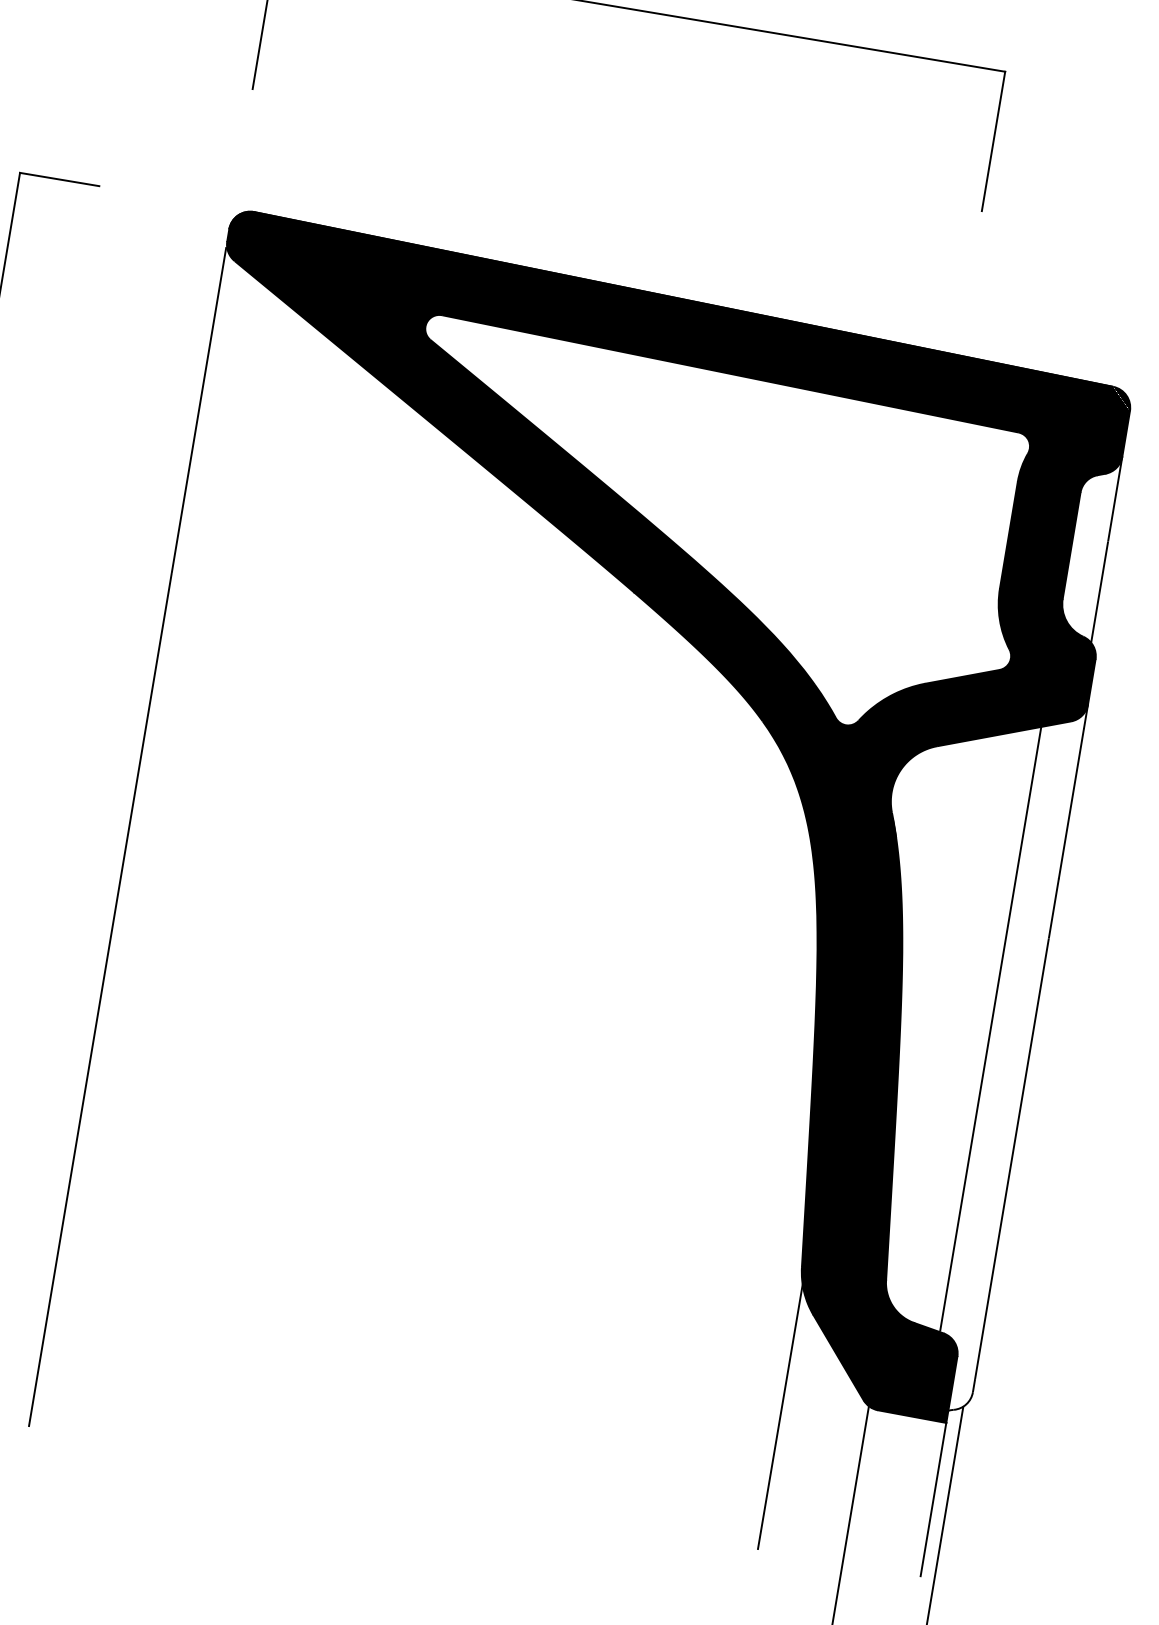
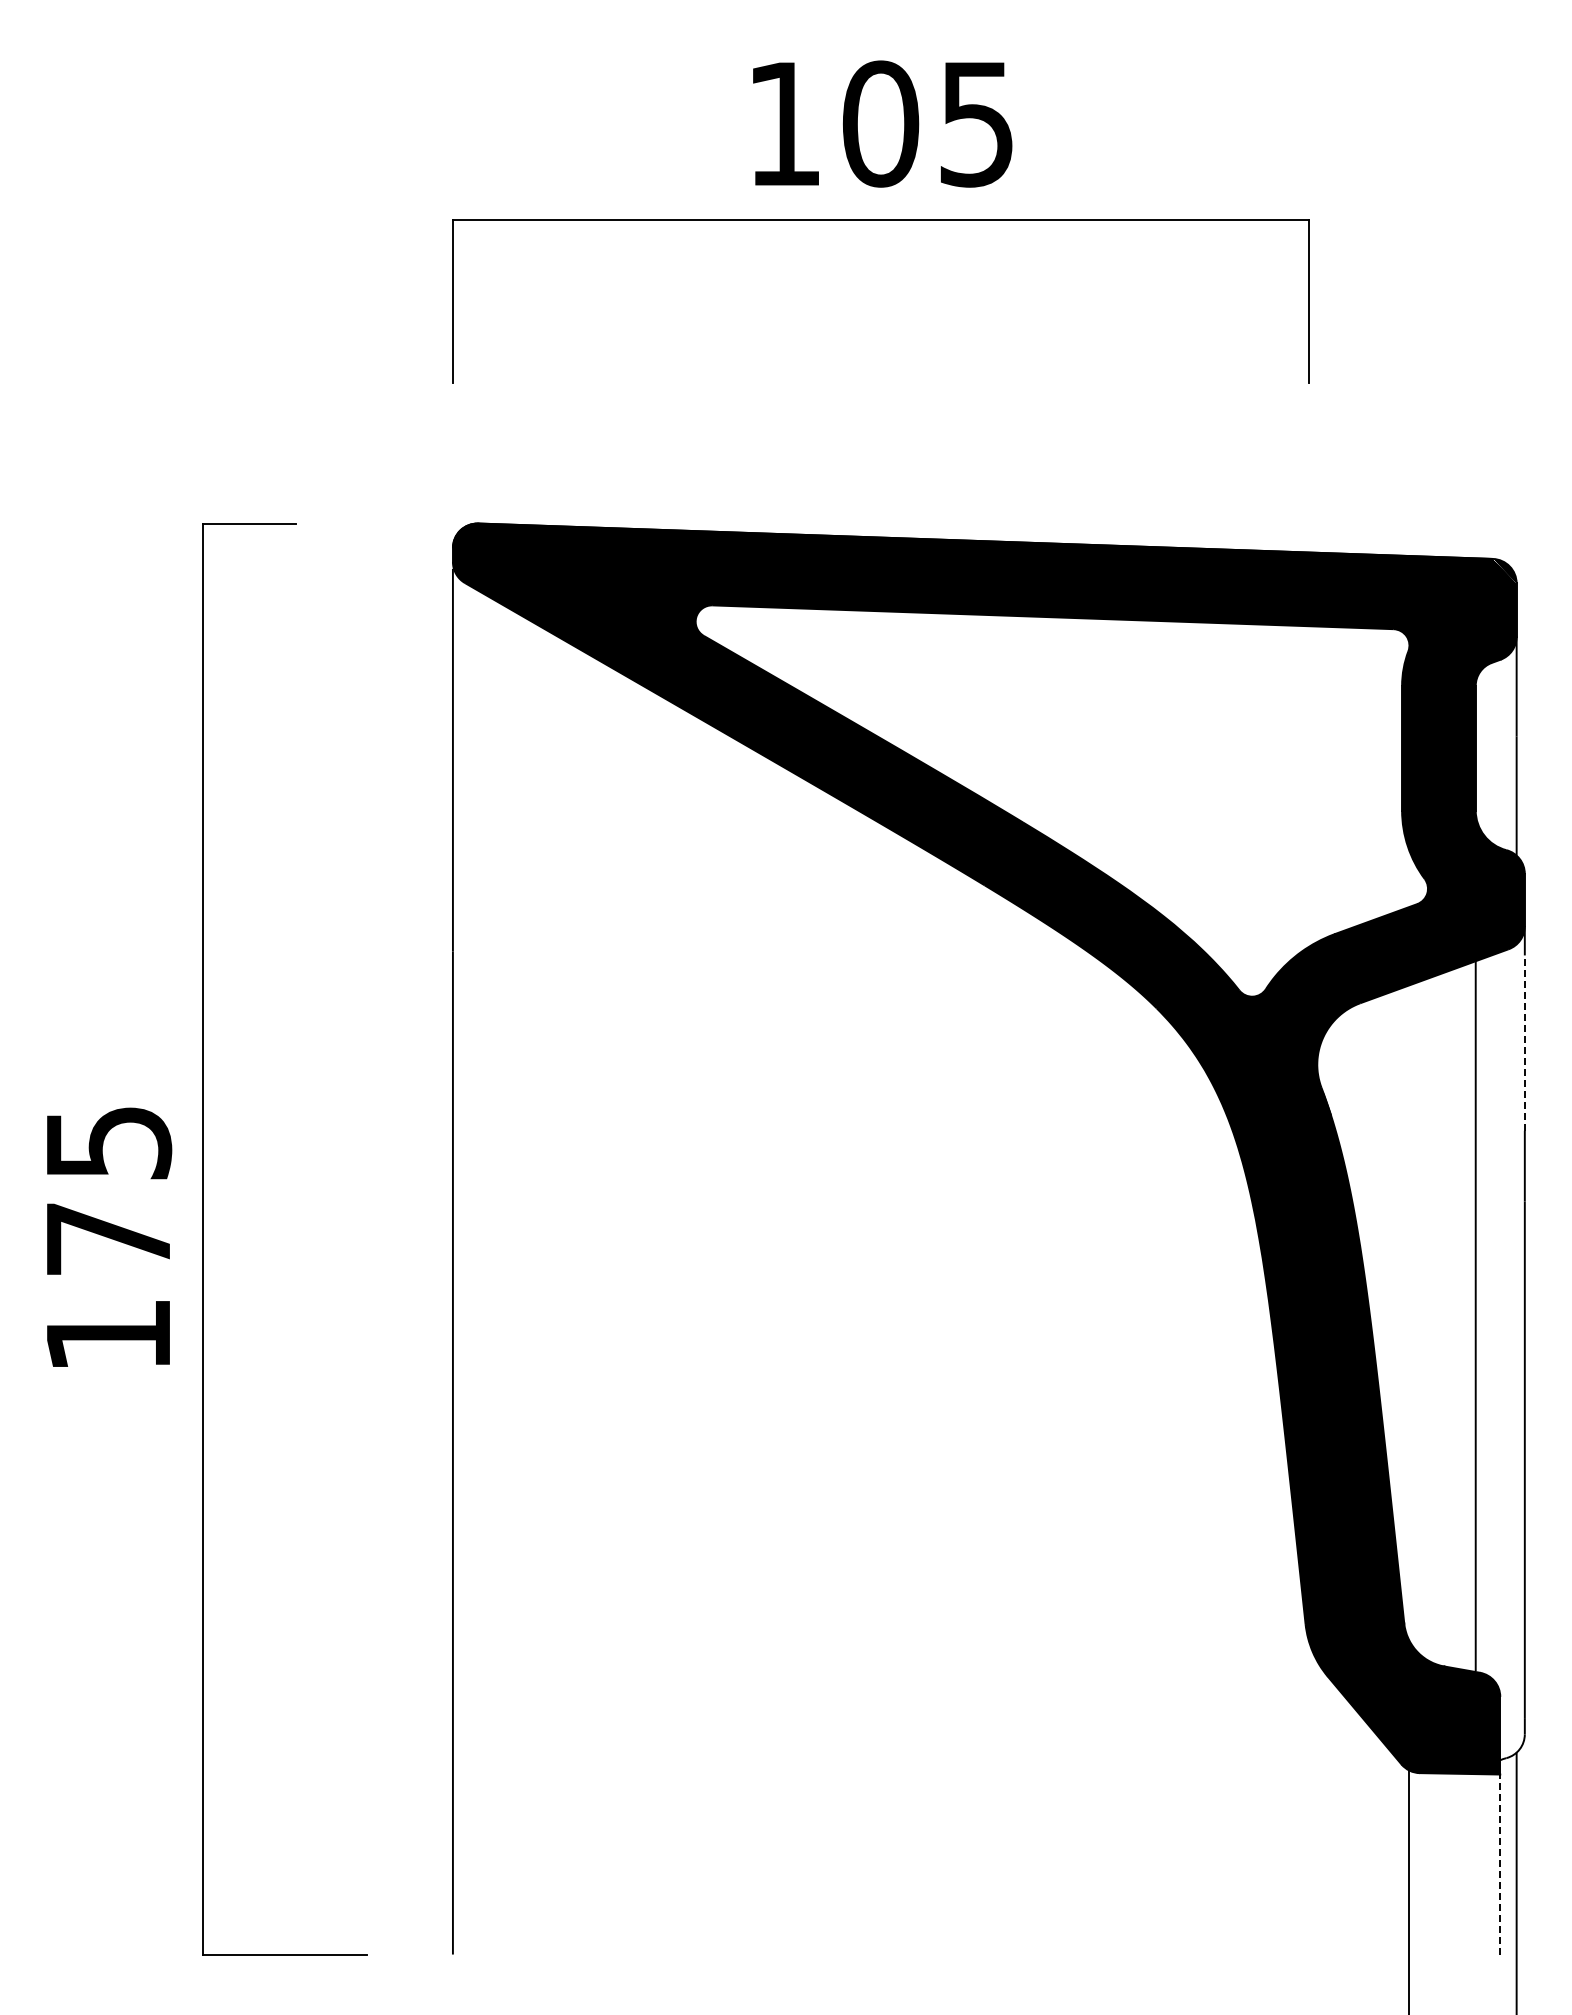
line: (1071, 803) -> (1524, 1043), solid -> dashed
line: (780, 1416) -> (1309, 1798), removed
line: (933, 1499) -> (1500, 1864), solid -> dashed

